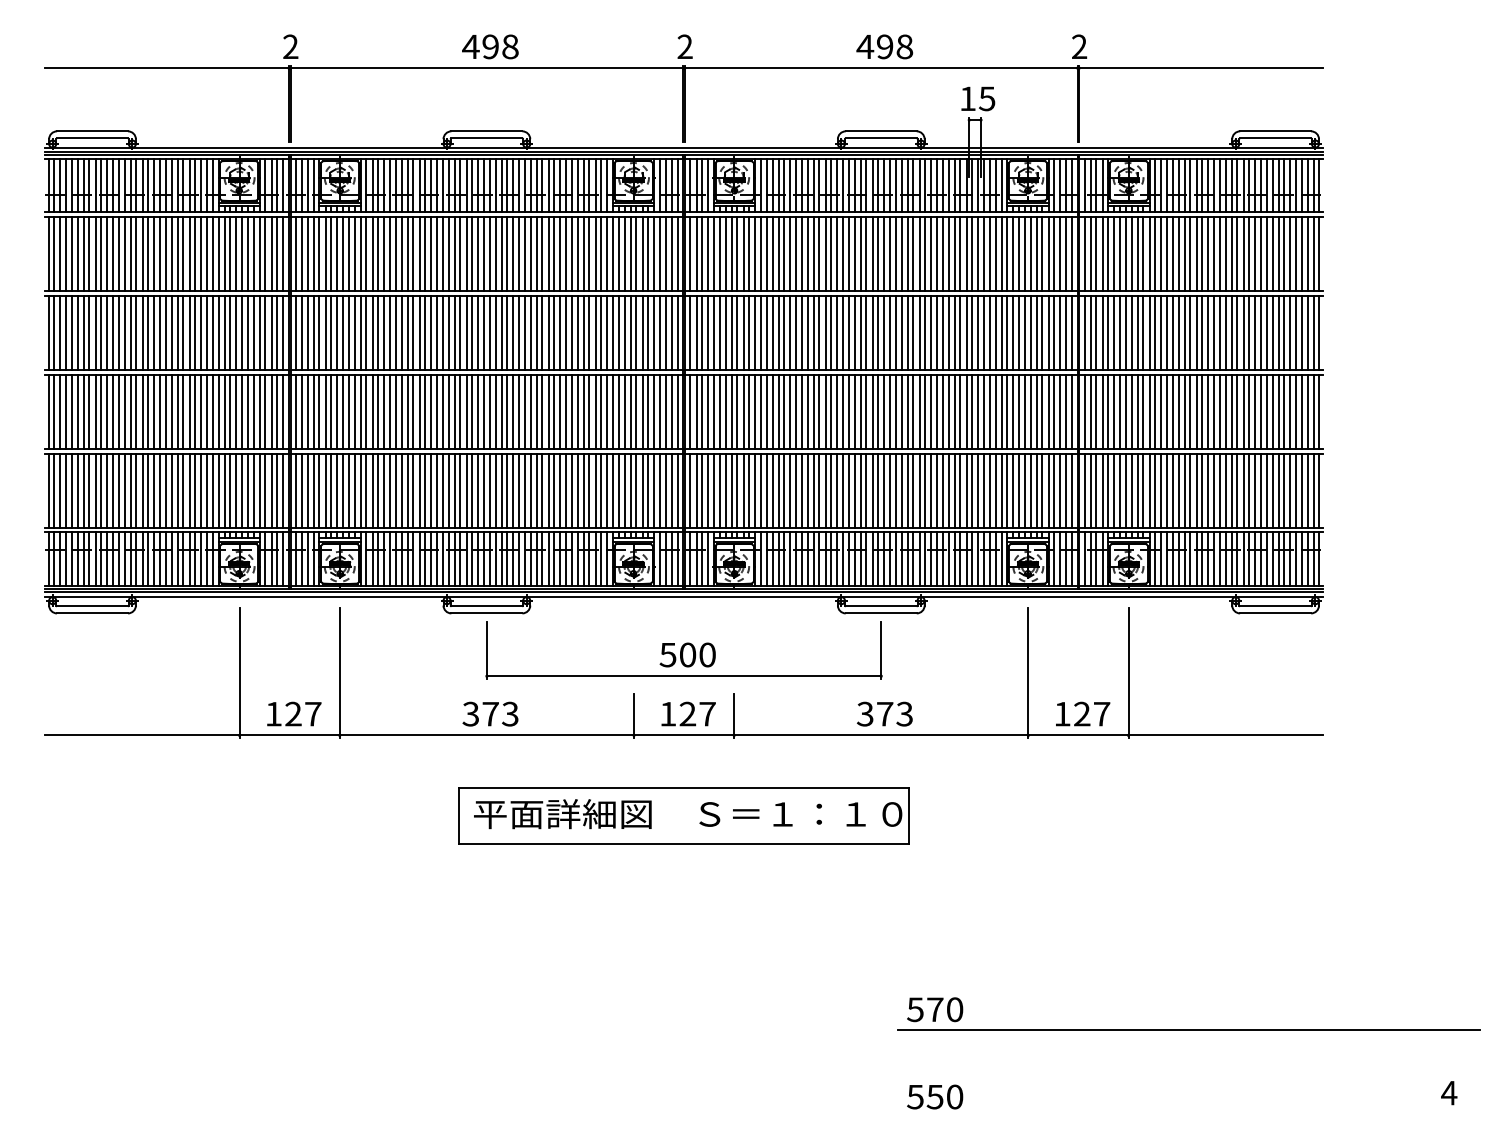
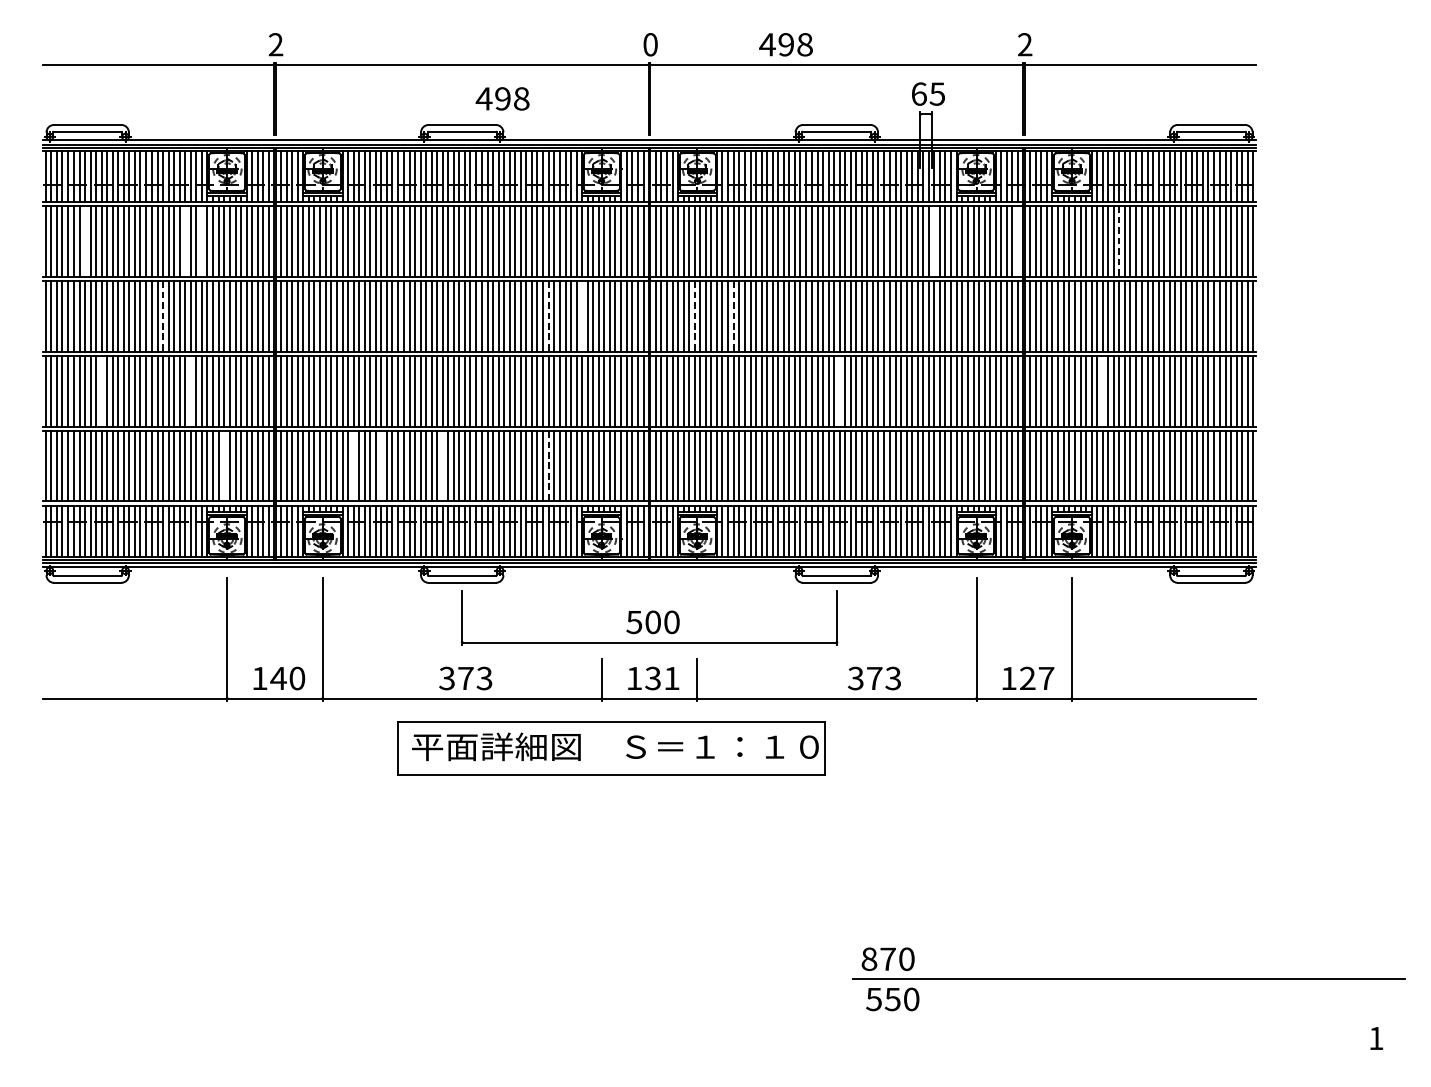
text: (490, 46) -> (502, 98), moved
text: (684, 46) -> (649, 44), 2 -> 0
text: (884, 46) -> (785, 44), moved
text: (968, 98) -> (919, 93), 15 -> 65
line: (89, 254) -> (84, 241), removed
line: (195, 254) -> (185, 241), removed
line: (212, 254) -> (201, 241), removed
line: (983, 254) -> (933, 241), removed
line: (1072, 254) -> (1018, 241), removed
line: (1178, 254) -> (1119, 241), solid -> dashed
line: (612, 332) -> (581, 316), removed
line: (171, 333) -> (162, 316), solid -> dashed
line: (577, 333) -> (548, 316), solid -> dashed
line: (731, 333) -> (694, 316), solid -> dashed
line: (772, 333) -> (733, 316), solid -> dashed
line: (107, 411) -> (101, 391), removed
line: (201, 411) -> (191, 391), removed
line: (884, 411) -> (839, 391), removed
line: (1161, 411) -> (1103, 391), removed
line: (236, 490) -> (224, 466), removed
line: (372, 490) -> (353, 466), removed
line: (401, 490) -> (381, 466), removed
line: (466, 490) -> (442, 466), removed
line: (577, 491) -> (548, 467), solid -> dashed
text: (302, 713) -> (287, 677), 127 -> 140
text: (884, 713) -> (874, 677), moved
text: (697, 714) -> (662, 678), 127 -> 131
part: (683, 815) -> (611, 748), moved
text: (915, 1009) -> (869, 959), 570 -> 870
text: (1449, 1093) -> (1376, 1038), 4 -> 1
text: (935, 1096) -> (893, 998), moved

